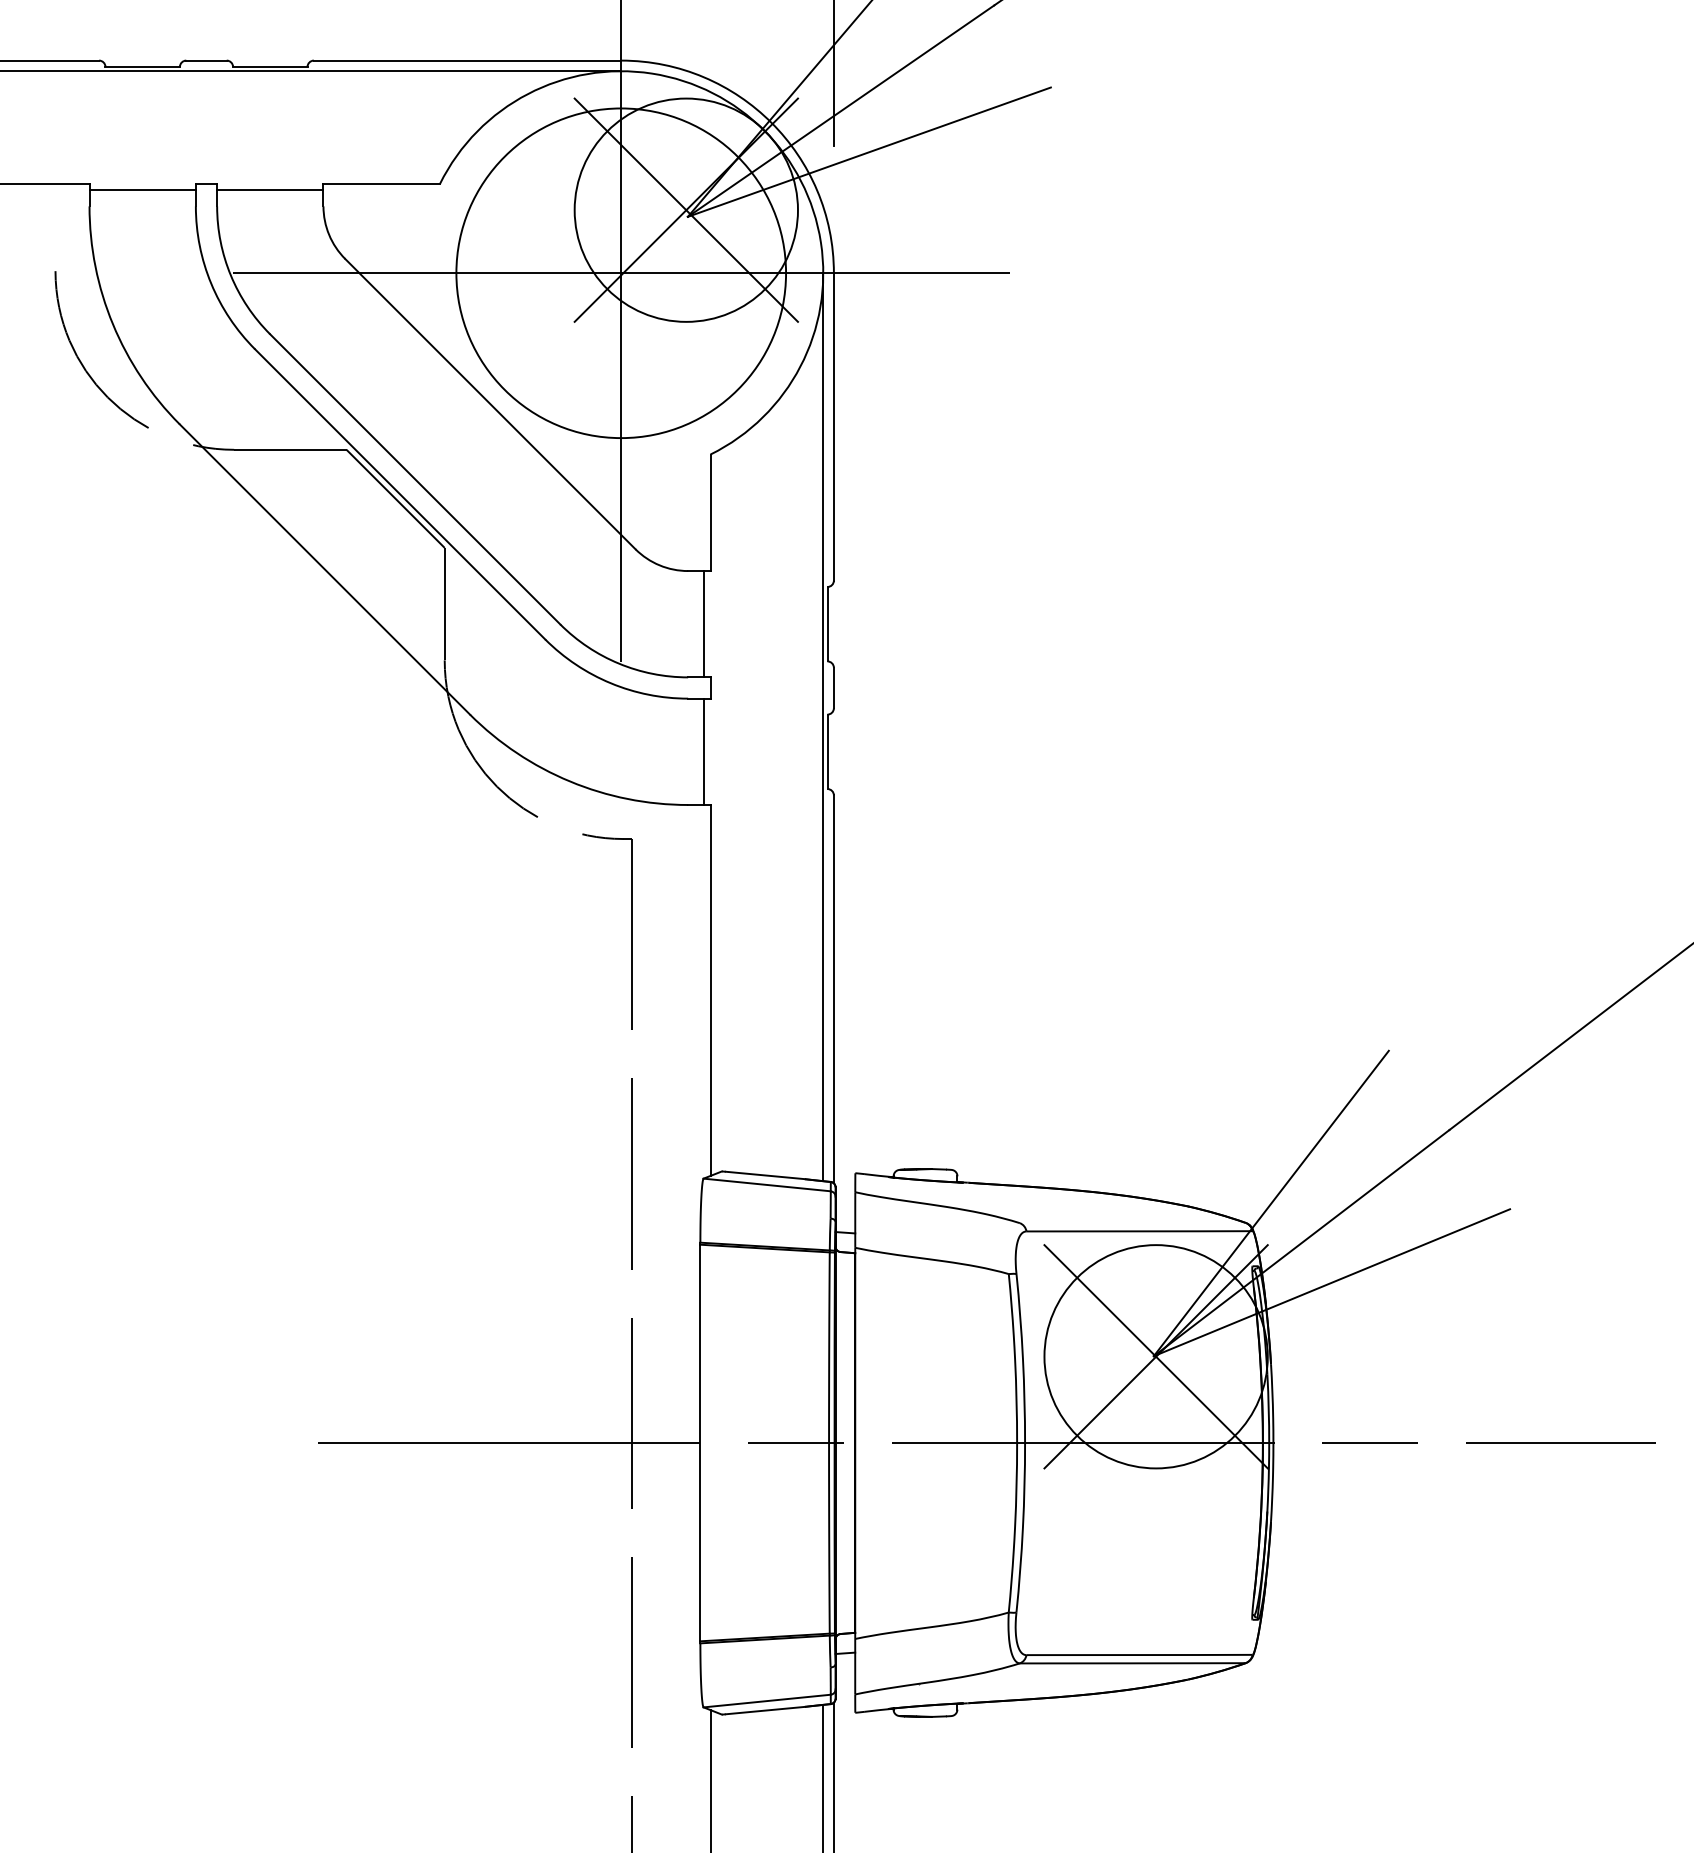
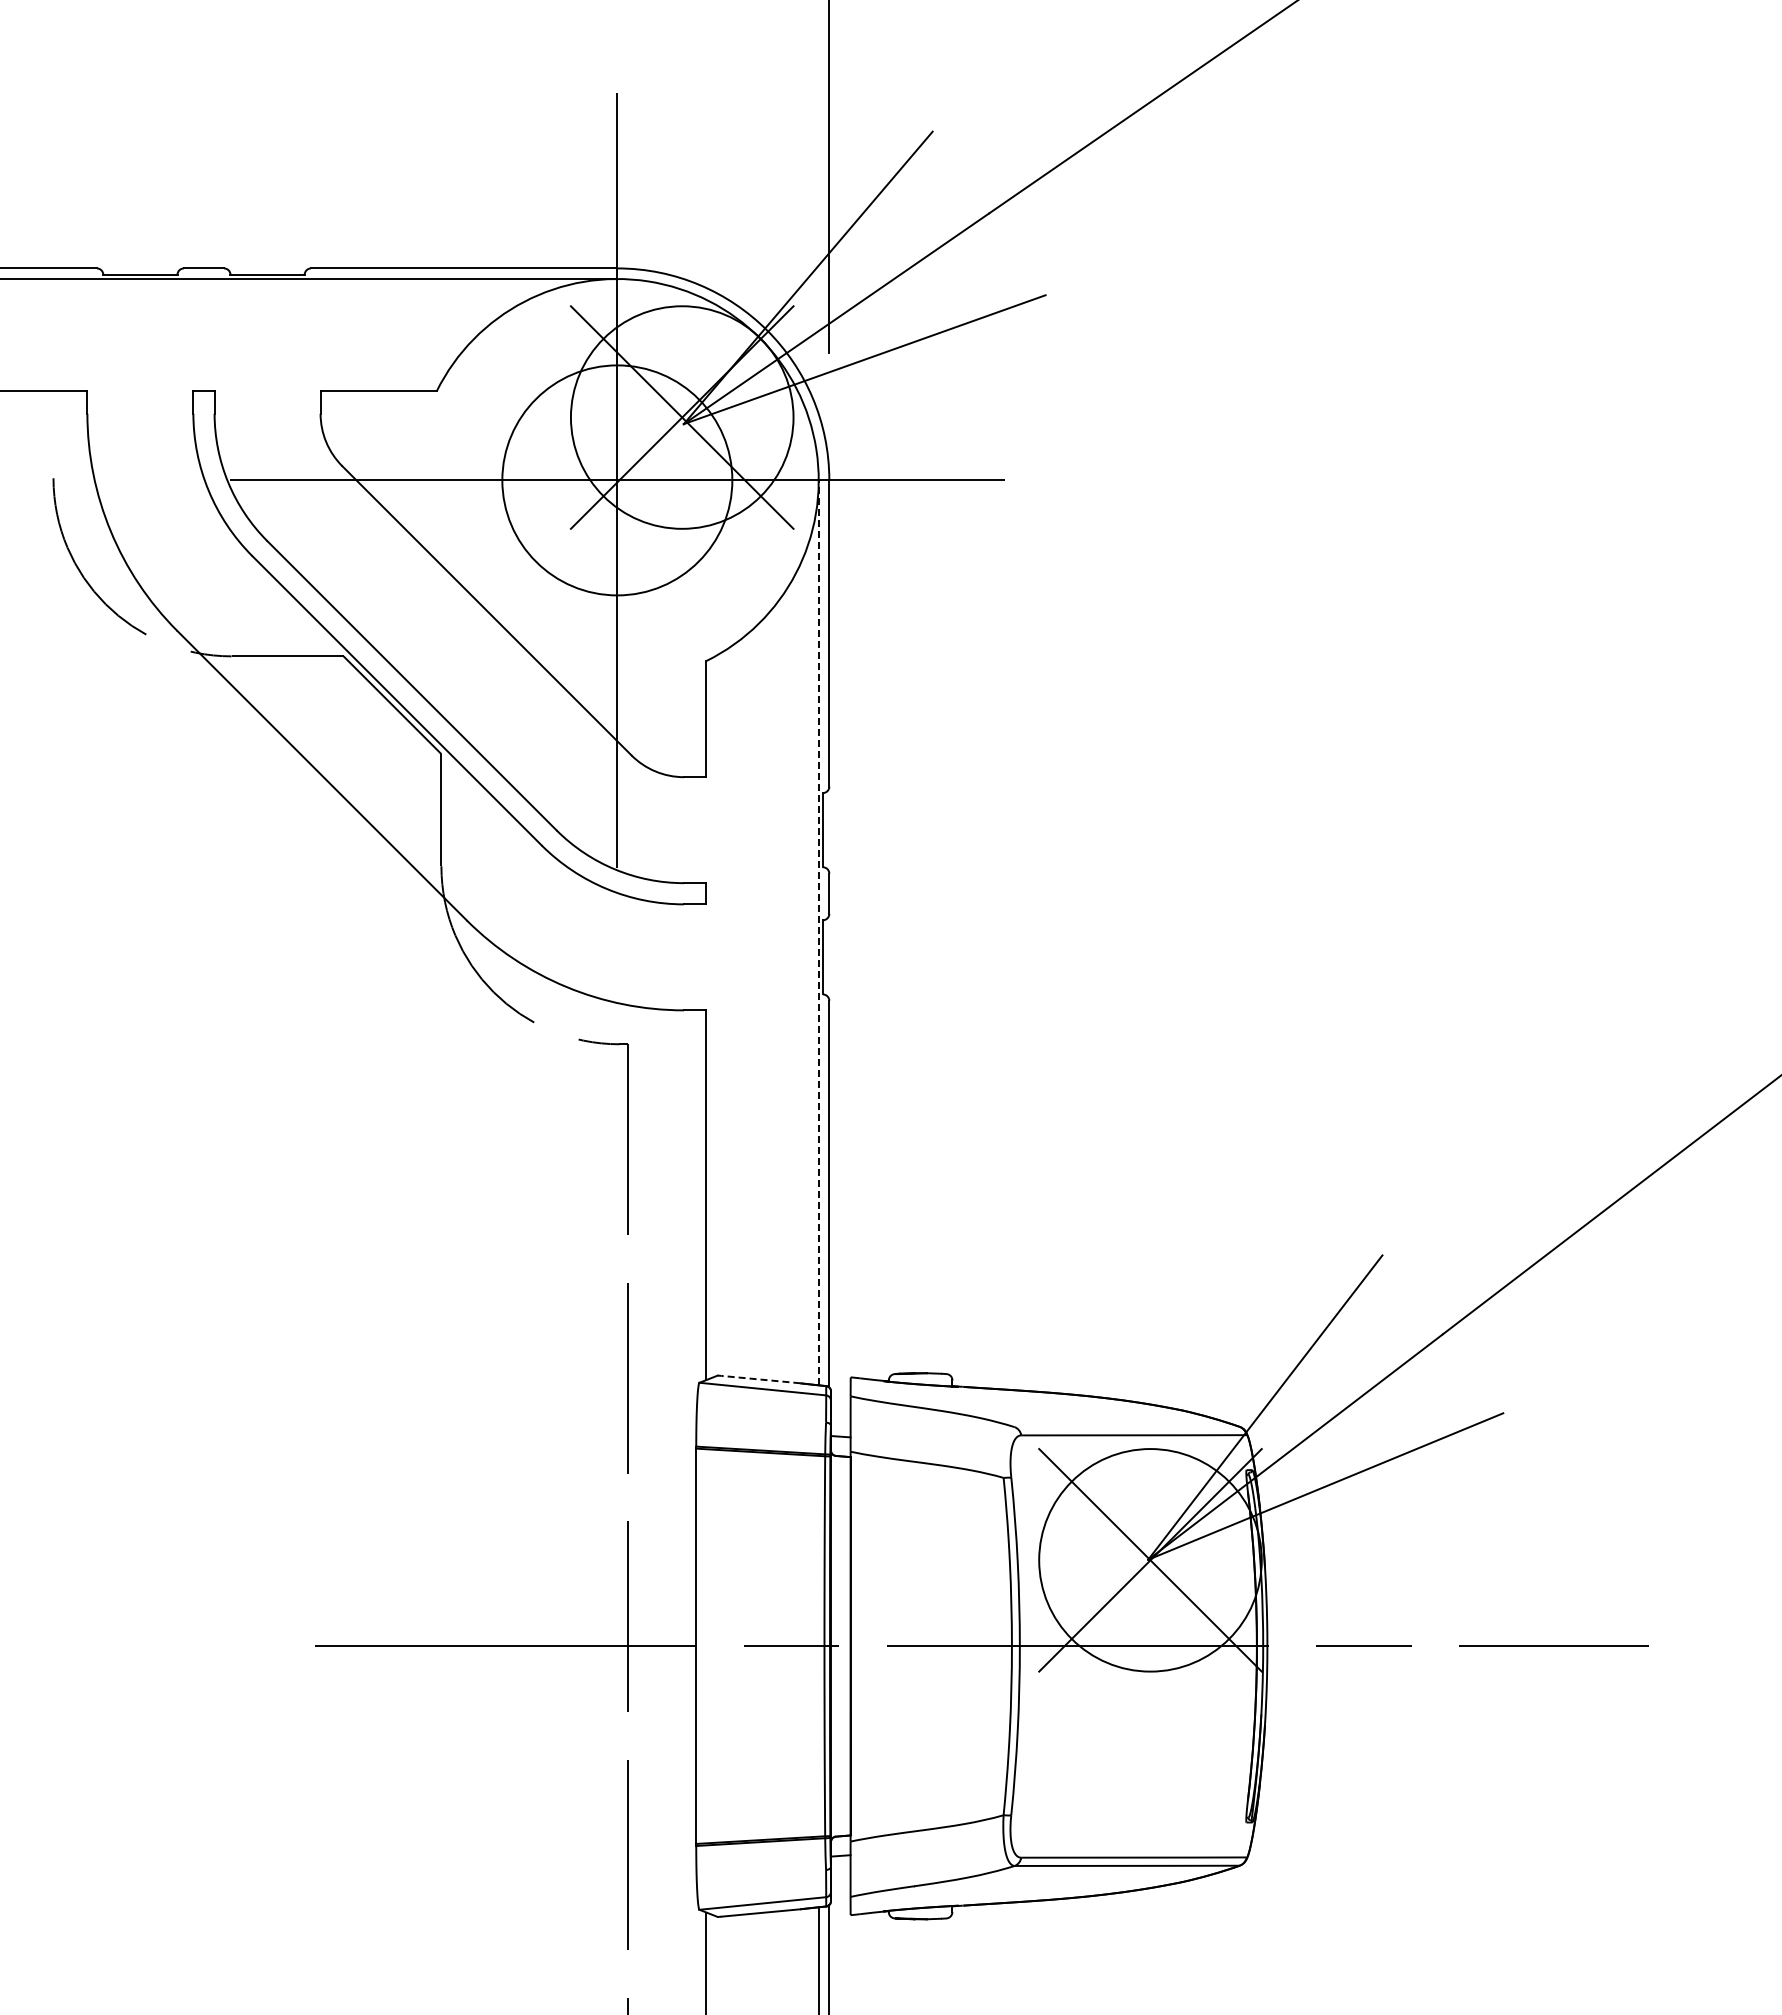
line: (142, 190) -> (140, 397), removed
line: (270, 190) -> (267, 397), removed
circle: (621, 273) -> (617, 480), size x0.7
line: (704, 624) -> (700, 830), removed
line: (823, 726) -> (818, 932), solid -> dashed
line: (704, 751) -> (700, 957), removed
line: (764, 1175) -> (760, 1379), solid -> dashed

